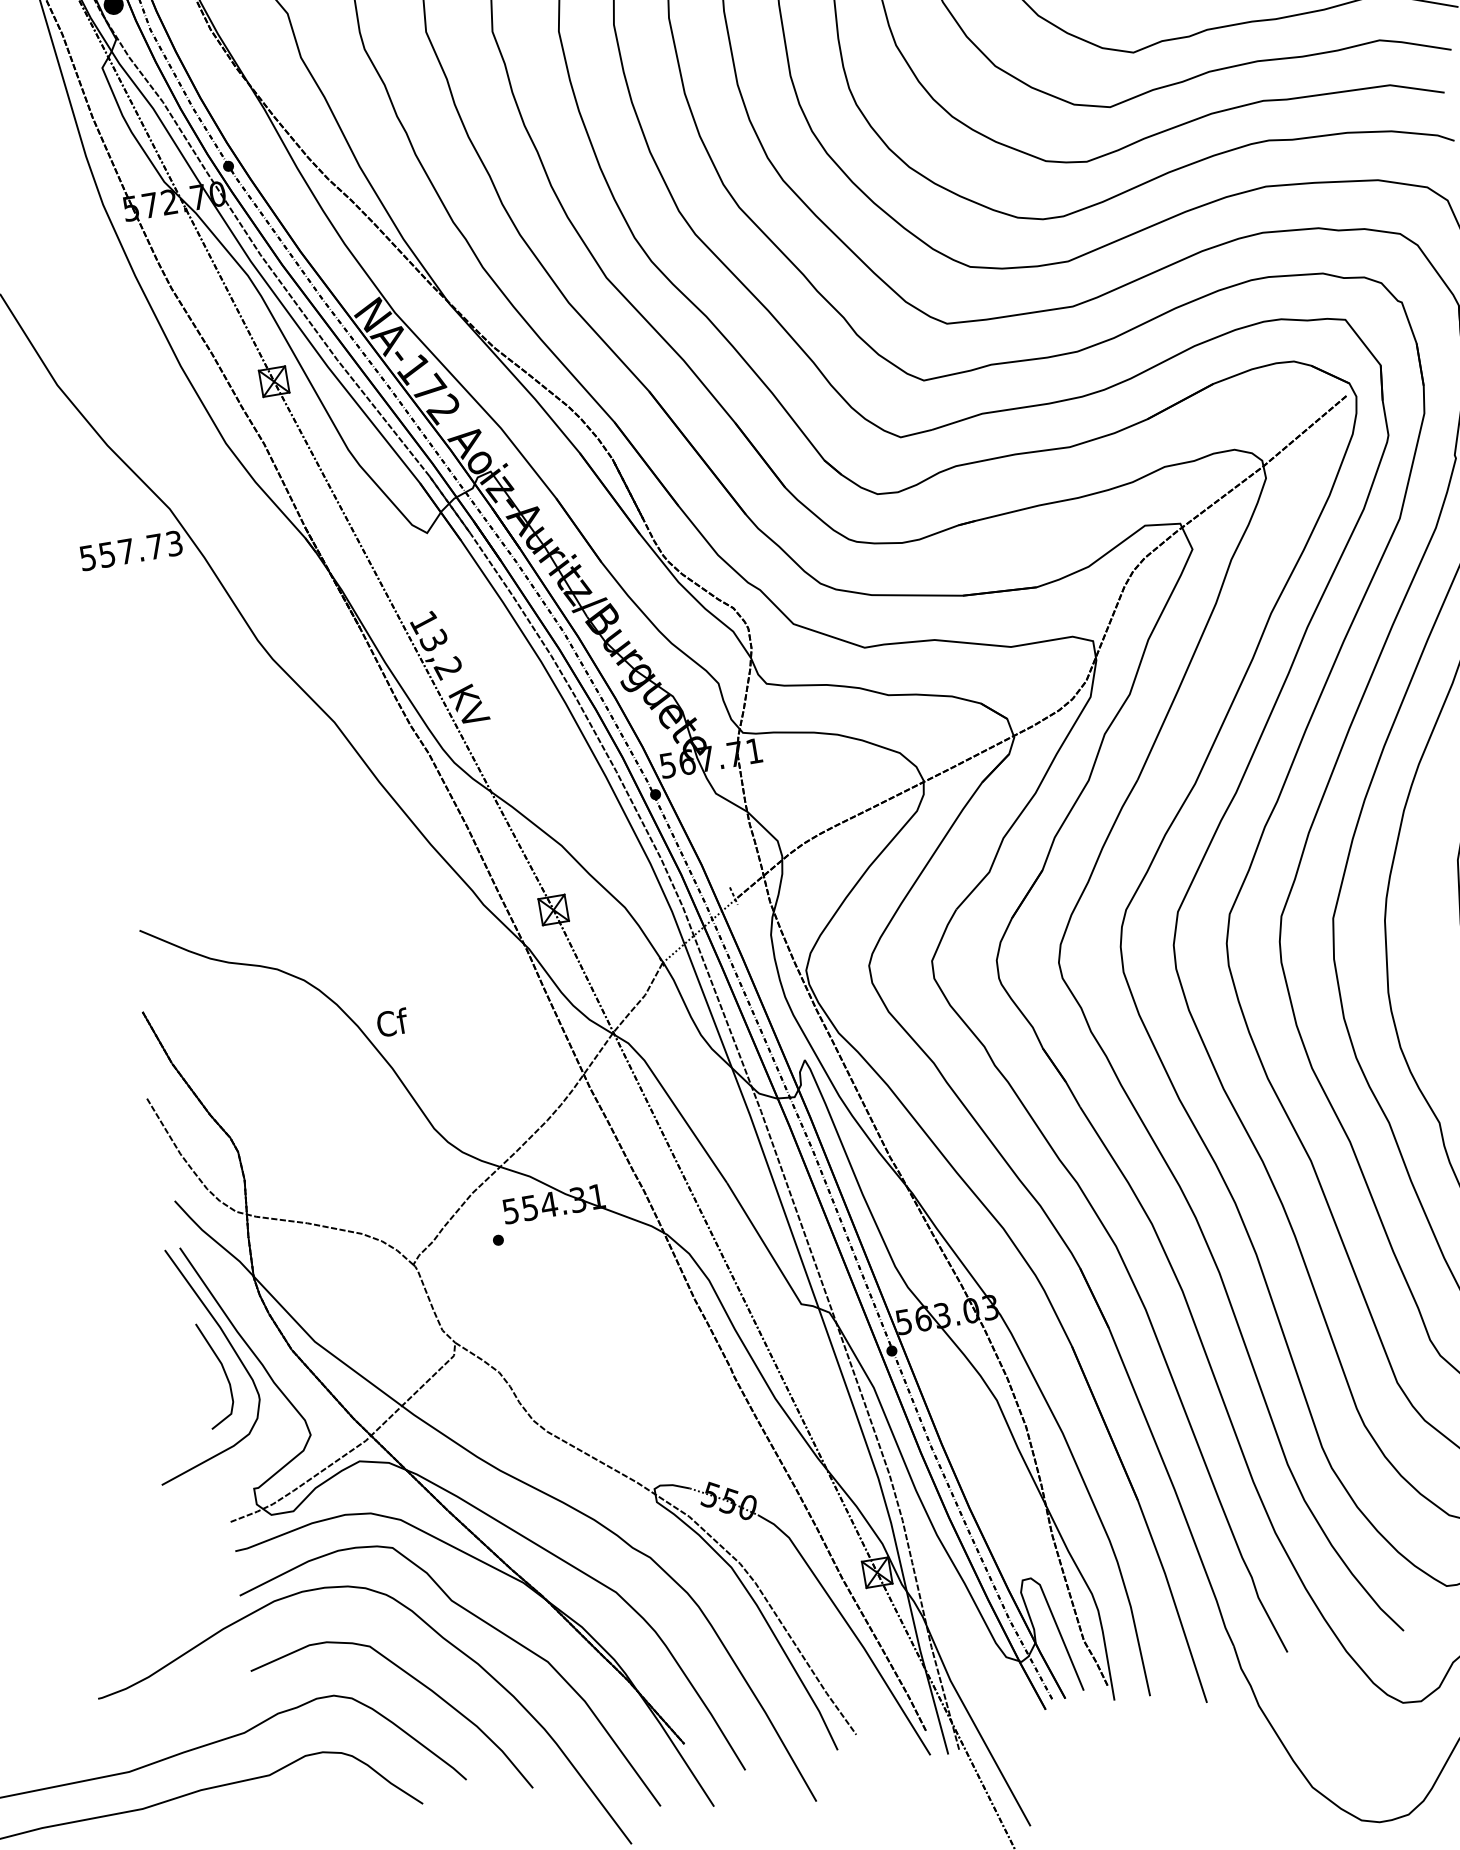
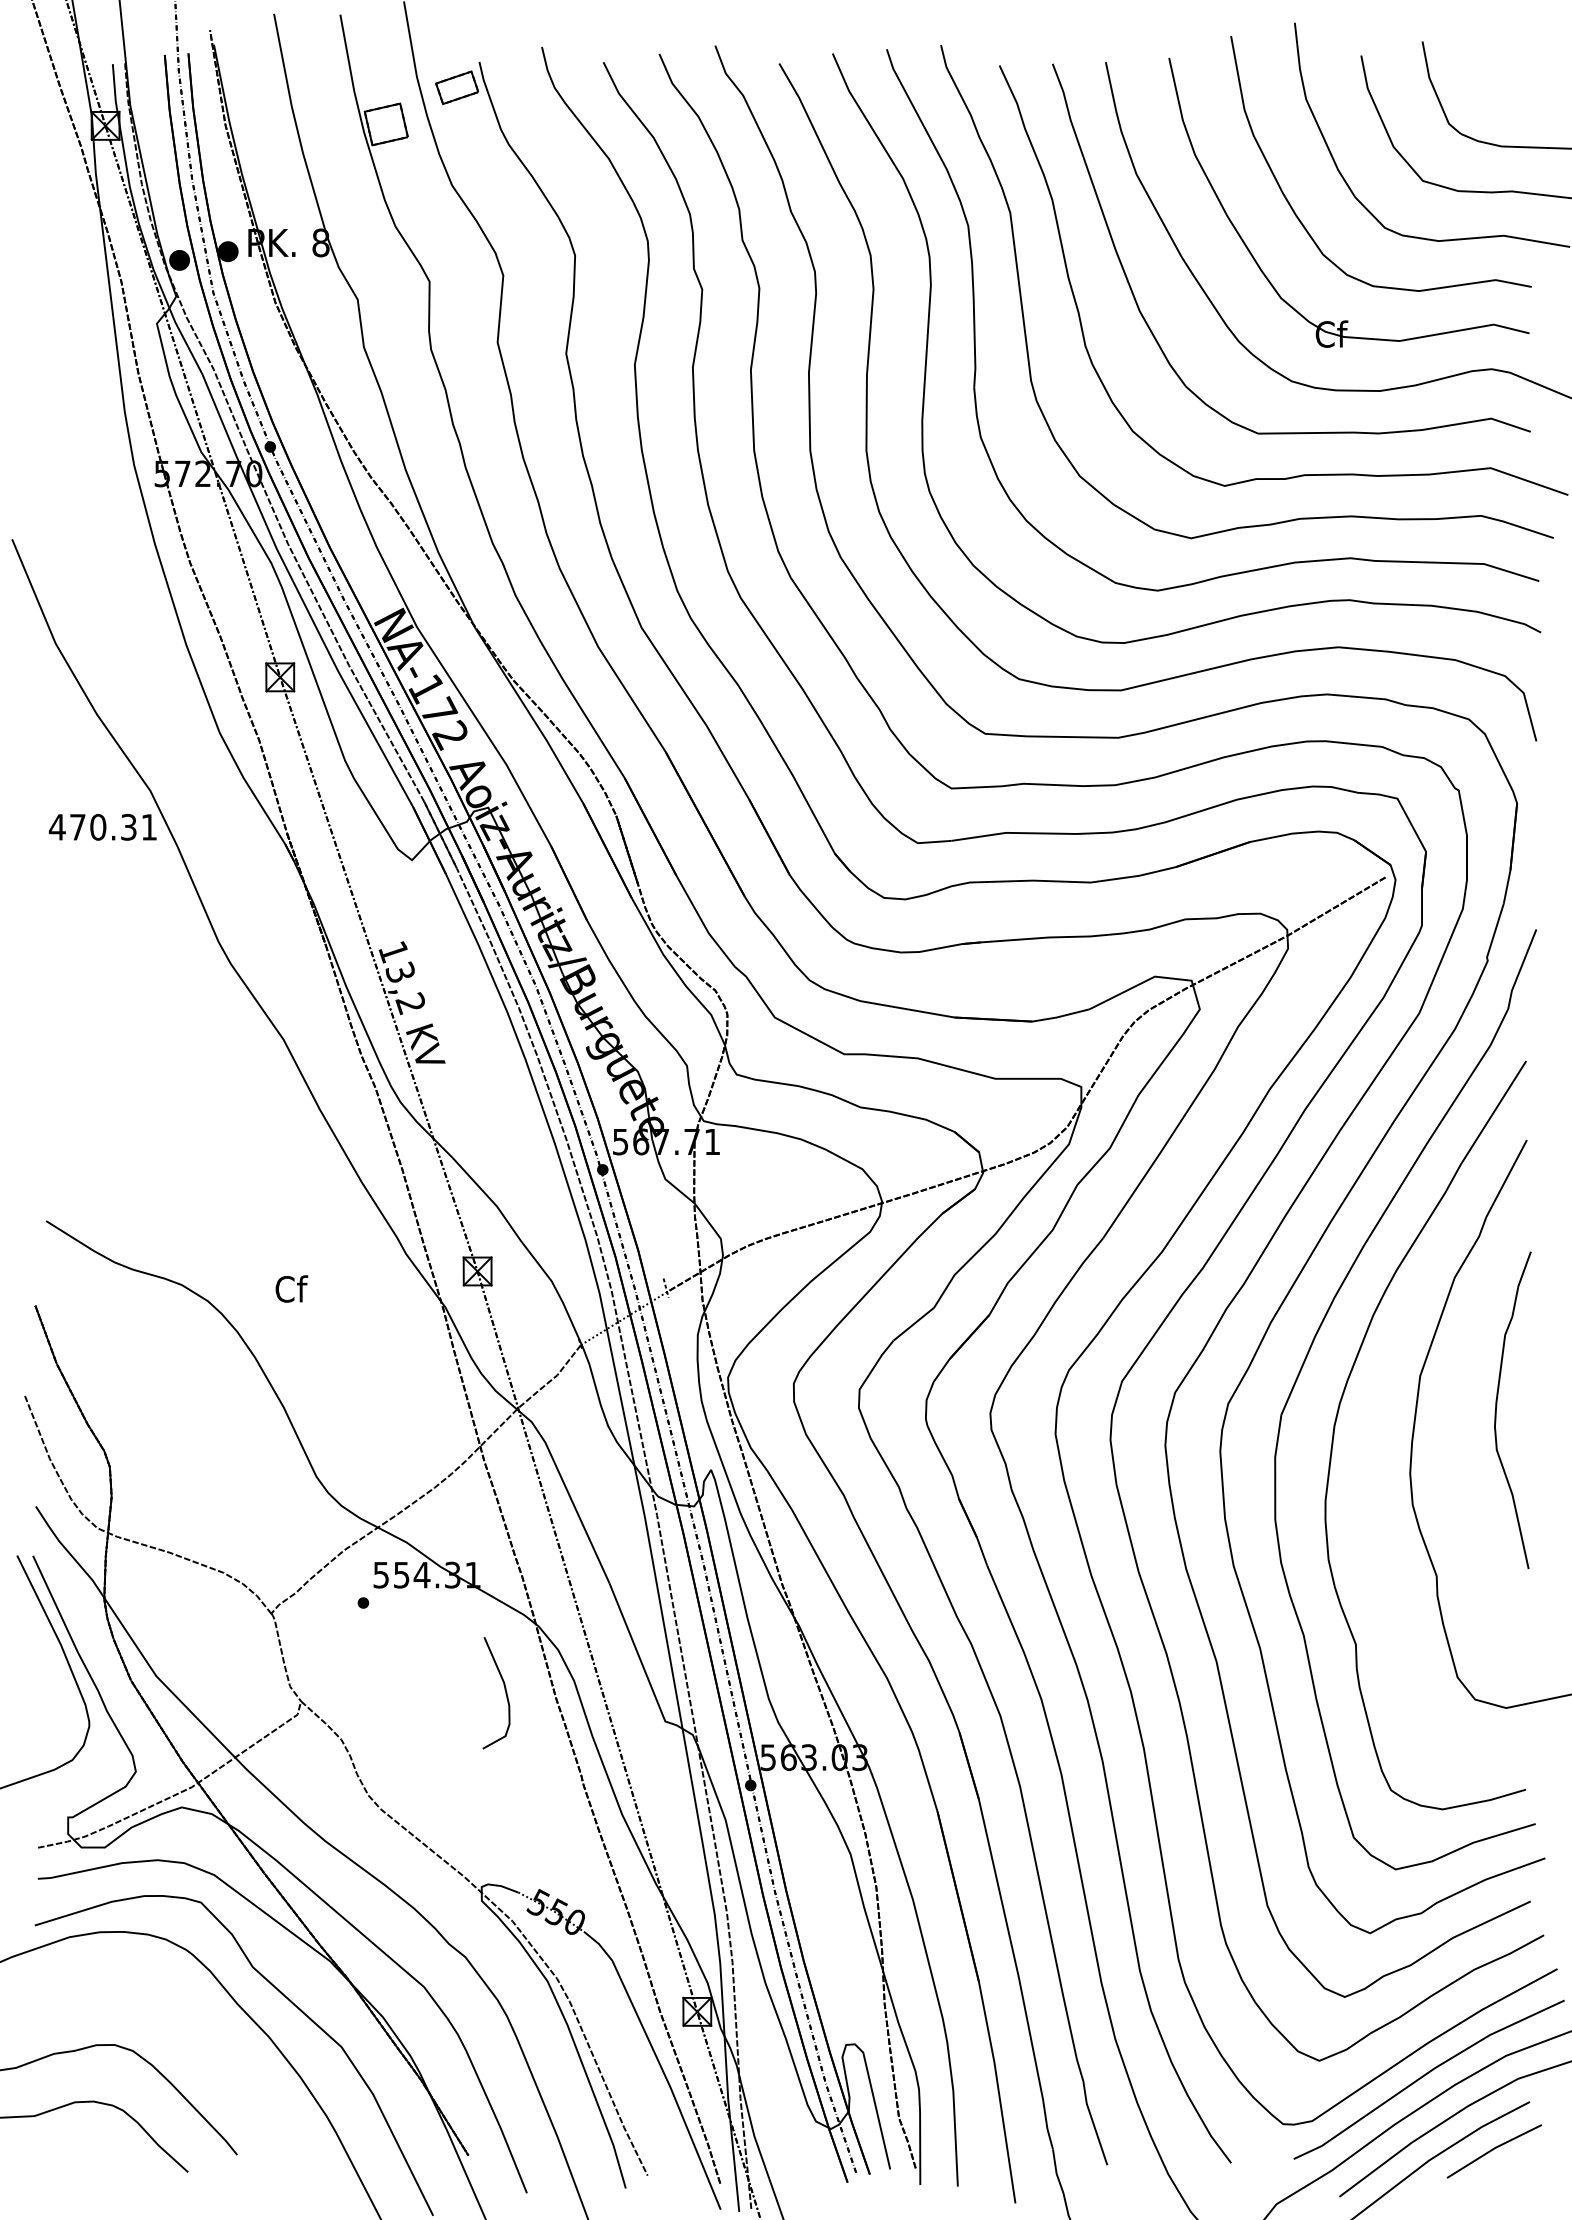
text: (130, 550) -> (102, 826), 557.73 -> 470.31
text: (392, 1022) -> (291, 1288), moved
curve: (223, 1370) -> (504, 1689), moved
curve: (418, 1681) -> (204, 2045), removed

